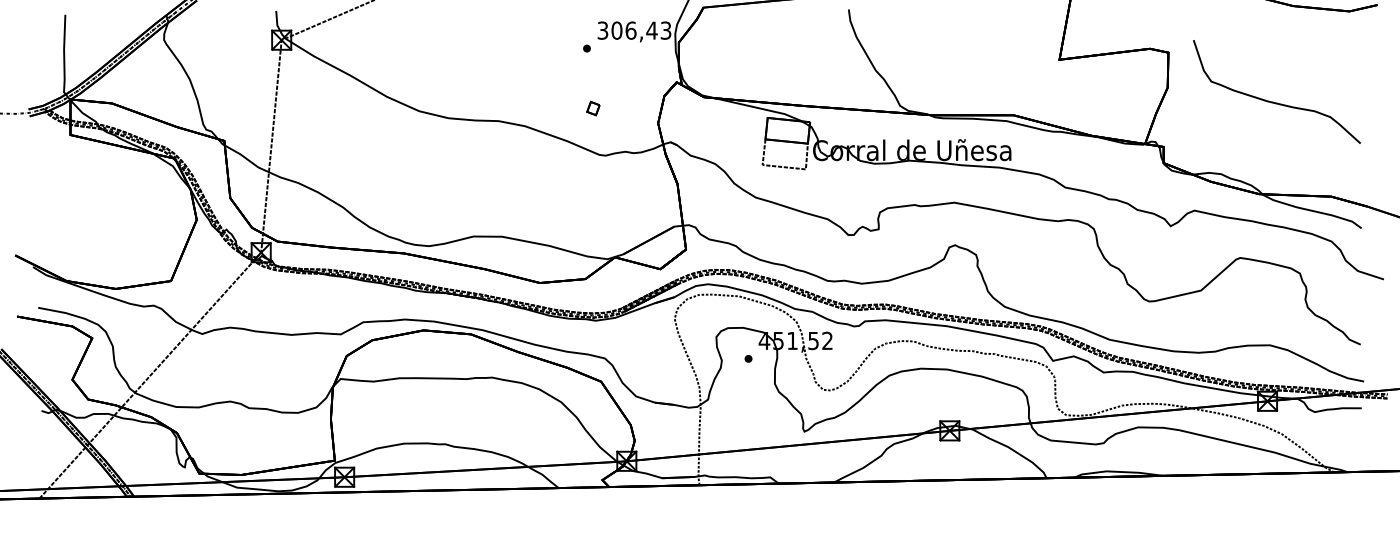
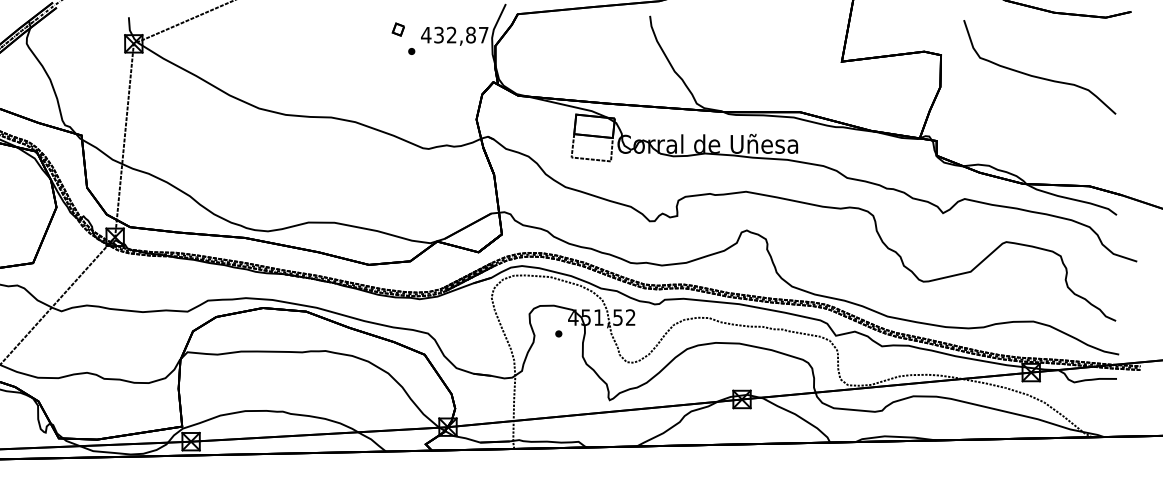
text: (634, 30) -> (454, 35), 306,43 -> 432,87
curve: (1273, 101) -> (1036, 75), moved
part: (593, 108) -> (398, 29), moved

